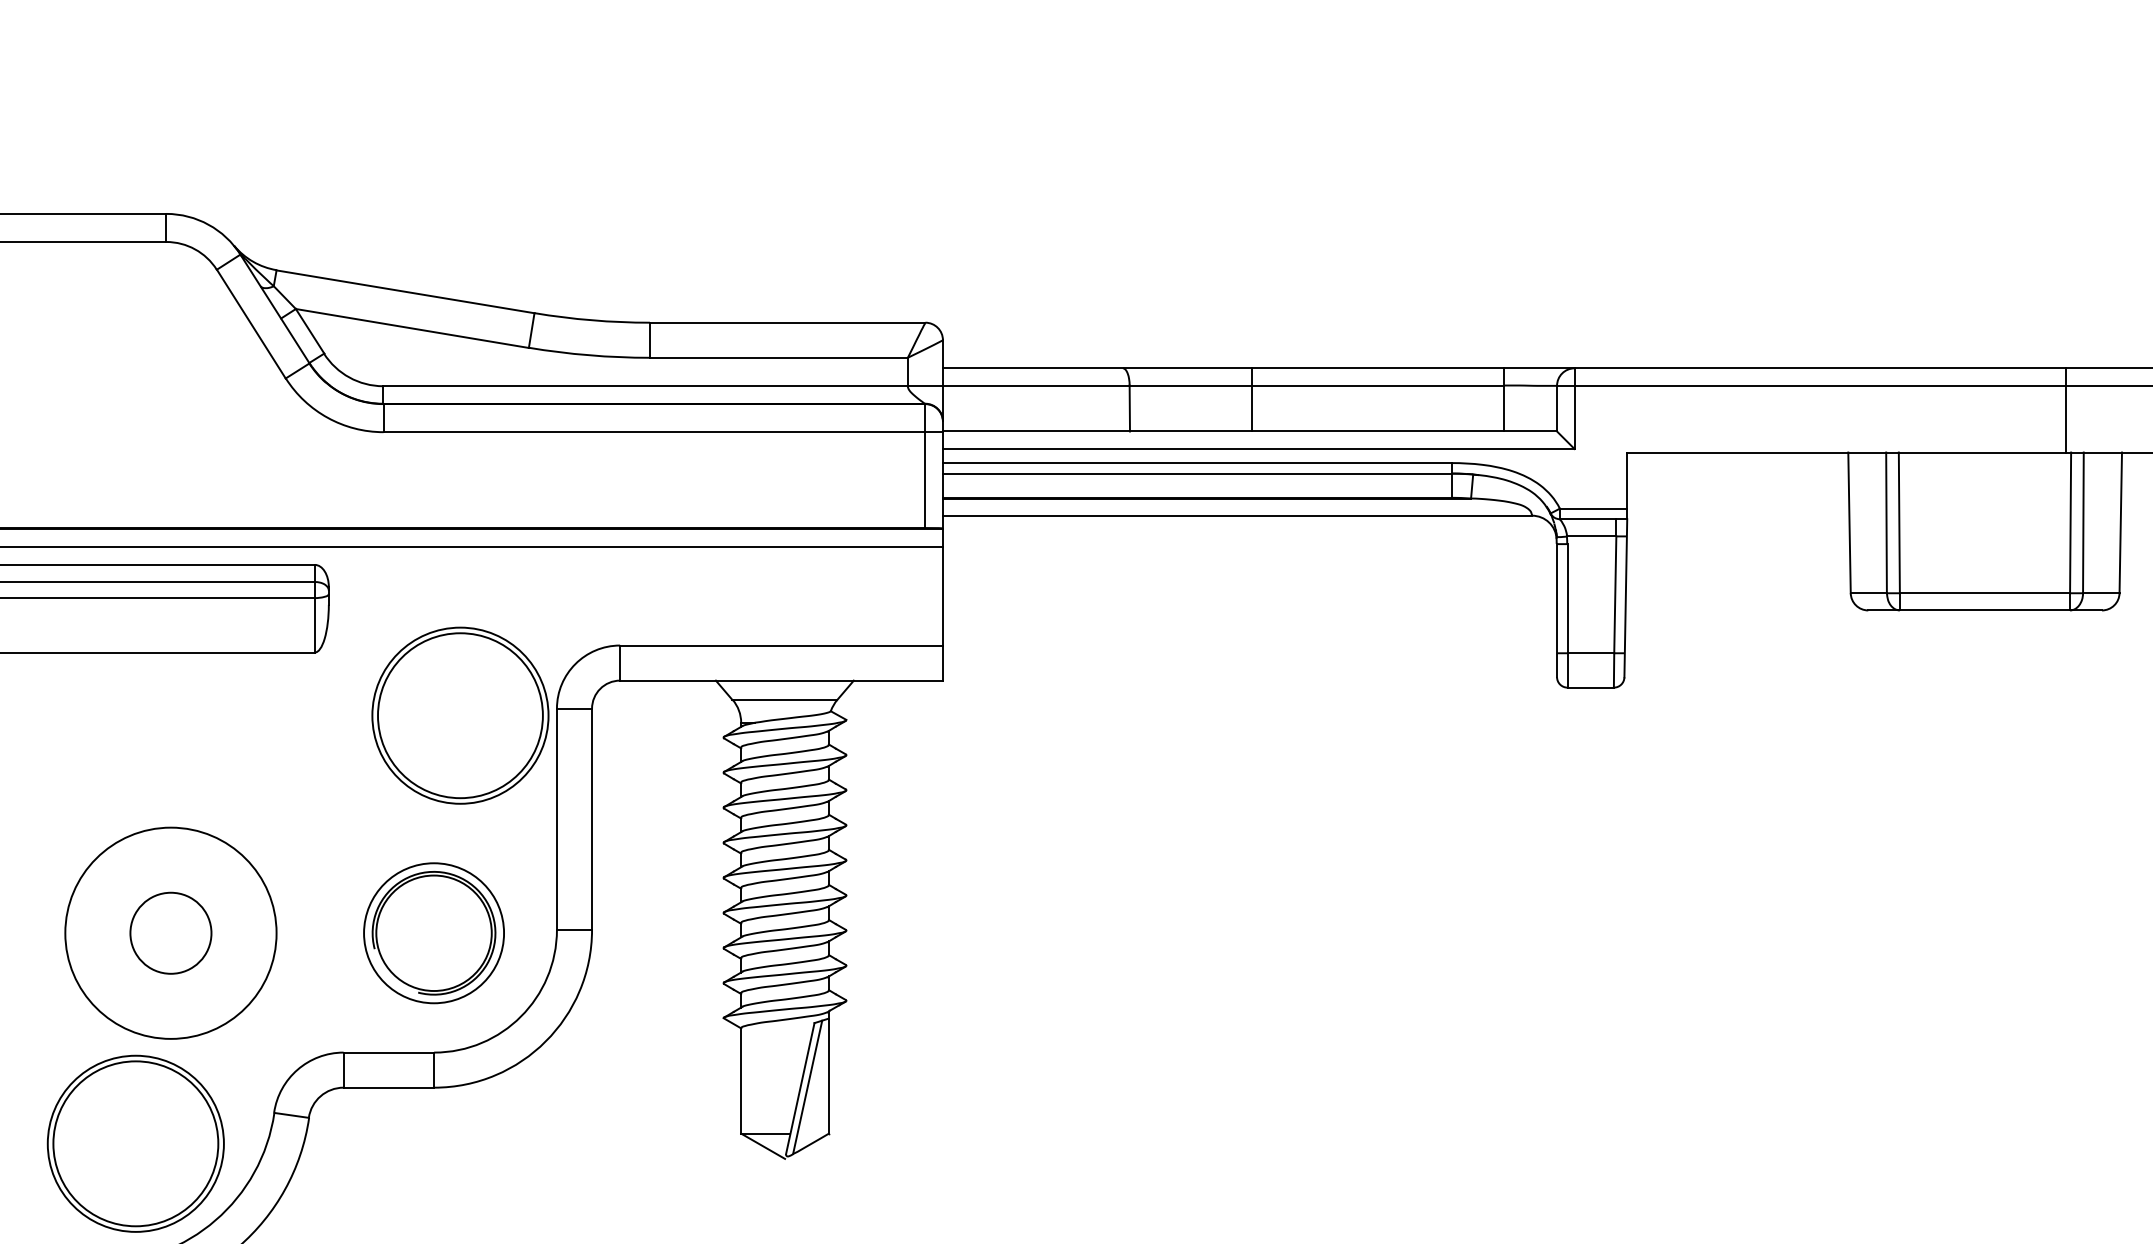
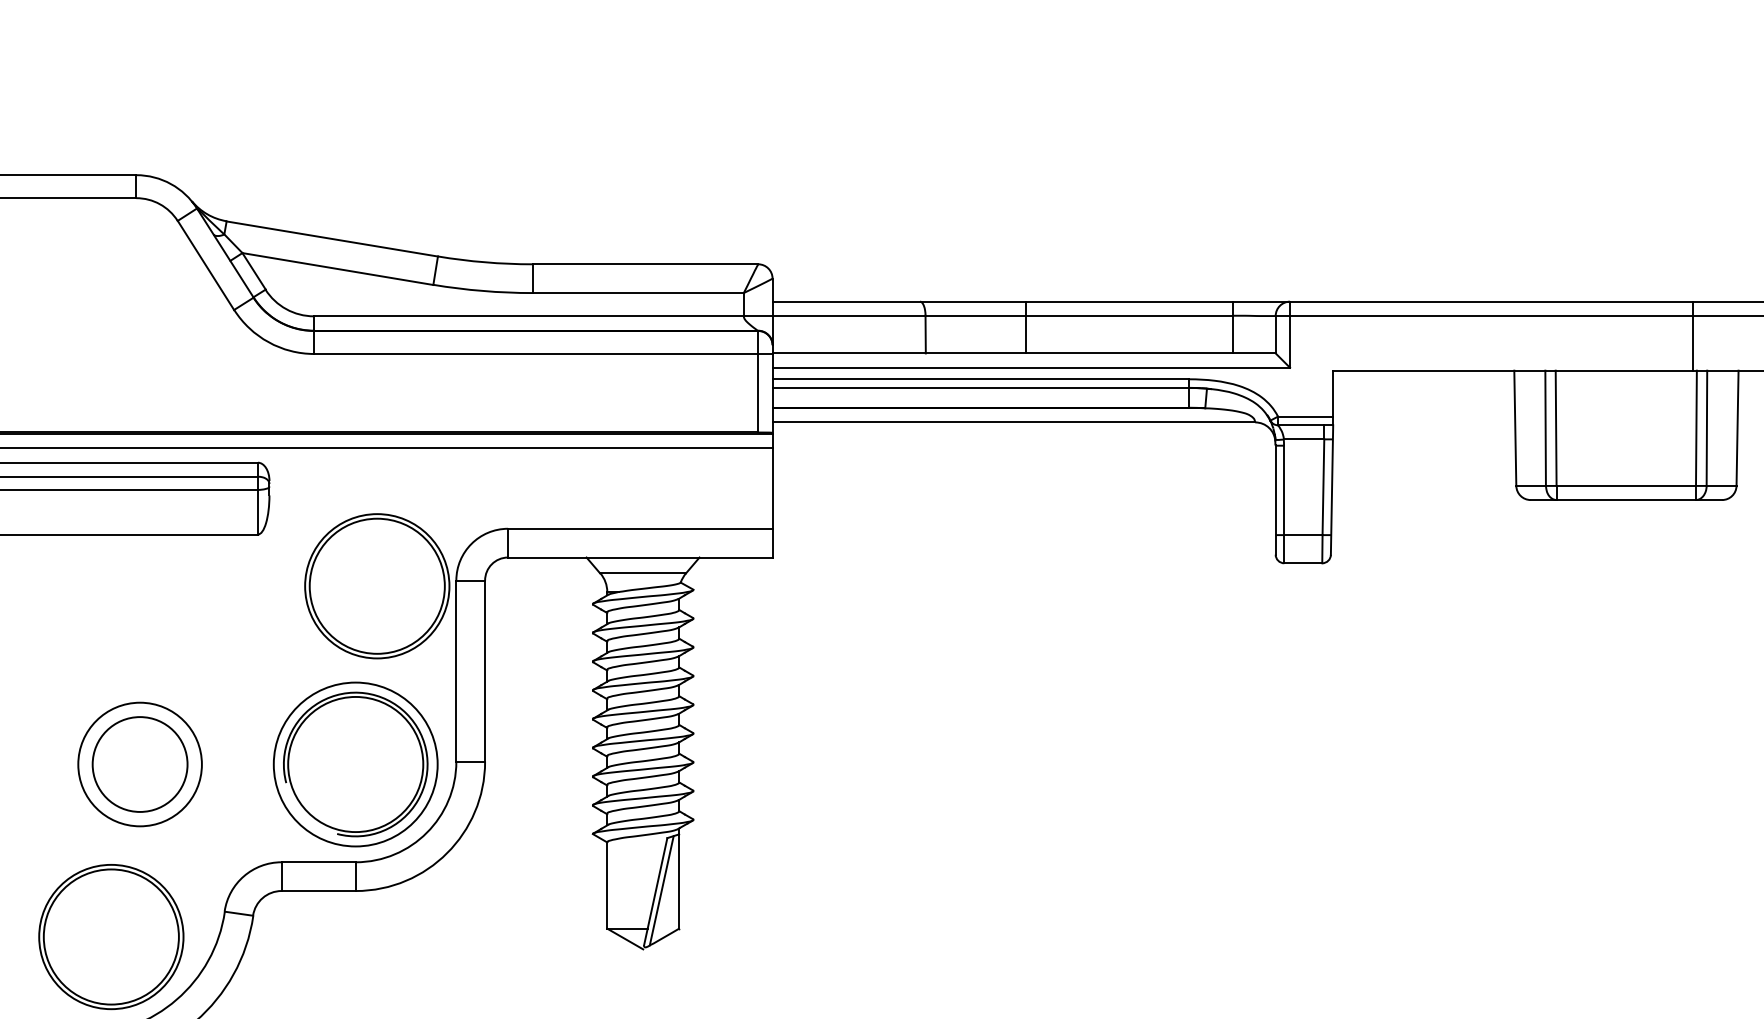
circle: (170, 933) -> (139, 764), size x0.71
circle: (170, 933) -> (139, 764), size x1.43
part: (433, 933) -> (355, 764), size x1.43

